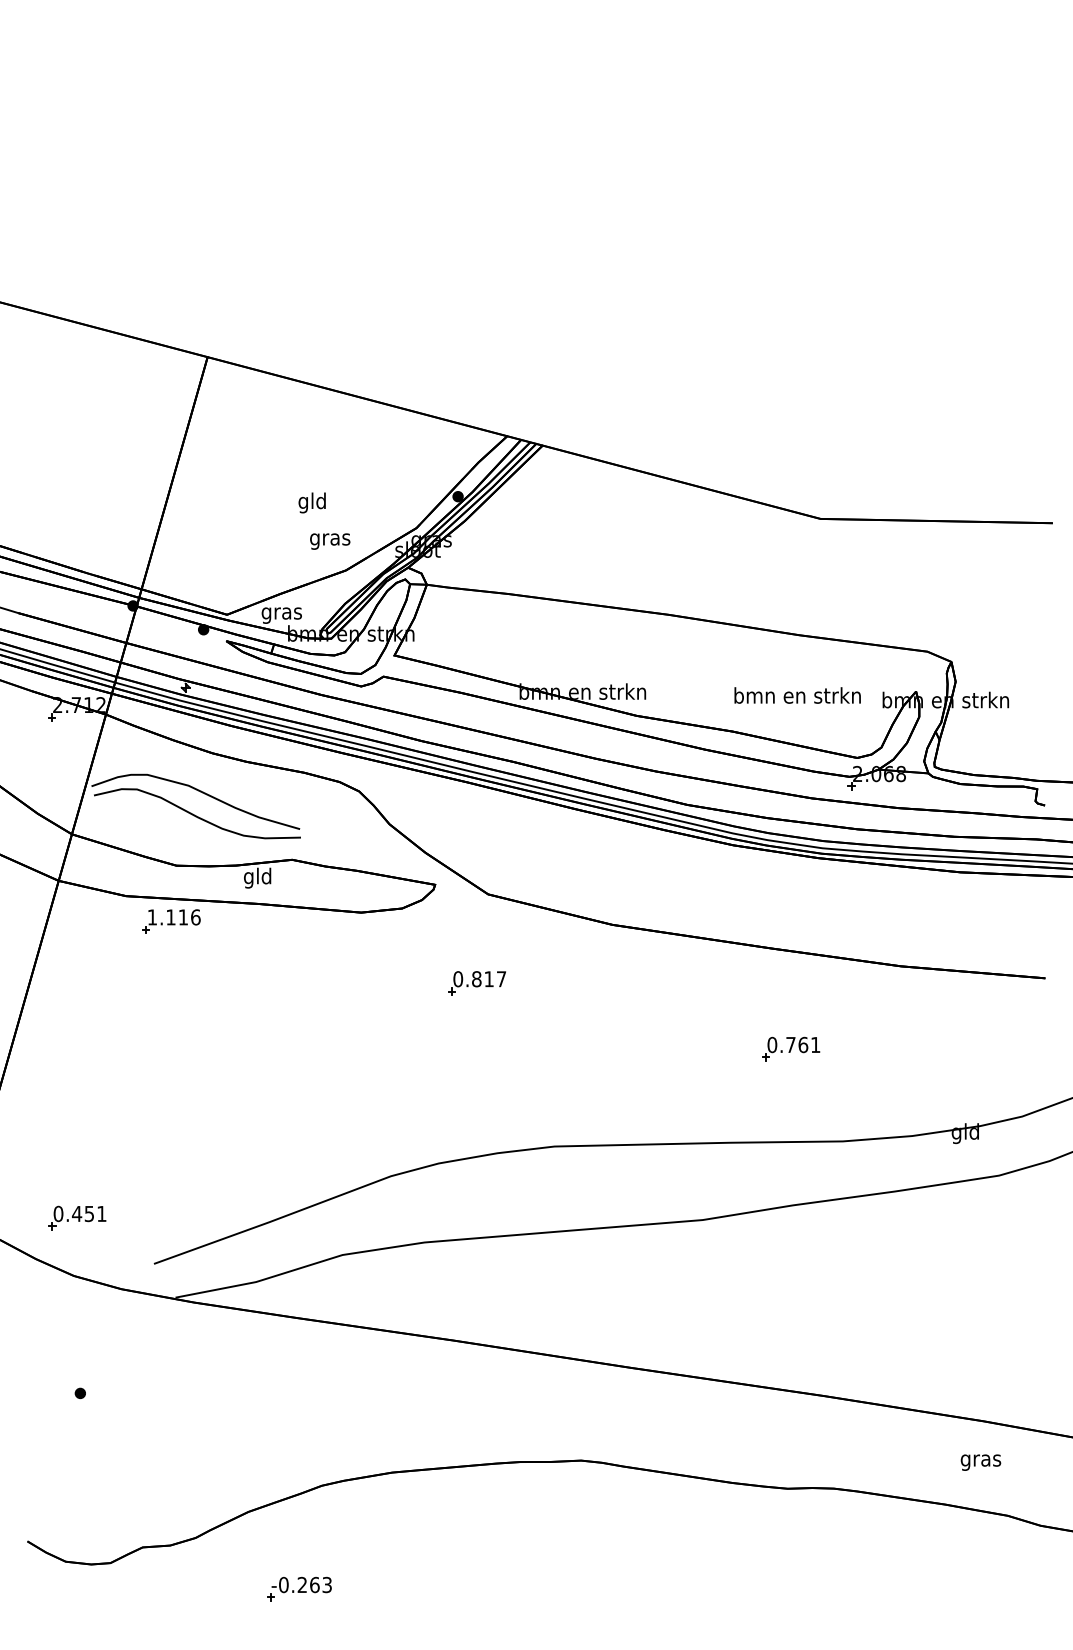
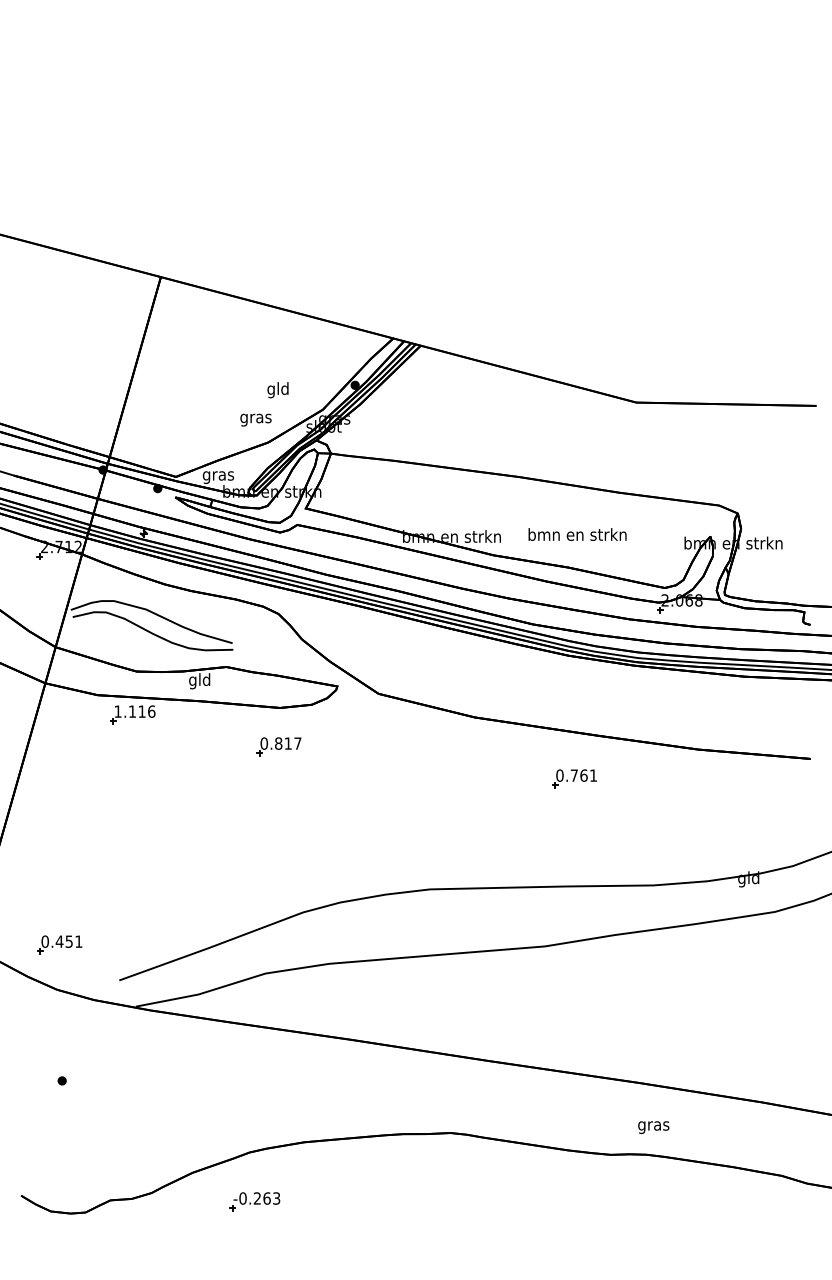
text: (311, 503) -> (277, 390), moved
text: (797, 695) -> (577, 534), moved
part: (476, 982) -> (278, 746), moved
part: (791, 1048) -> (574, 778), moved
text: (980, 1462) -> (653, 1127), moved
part: (298, 1588) -> (254, 1201), moved

